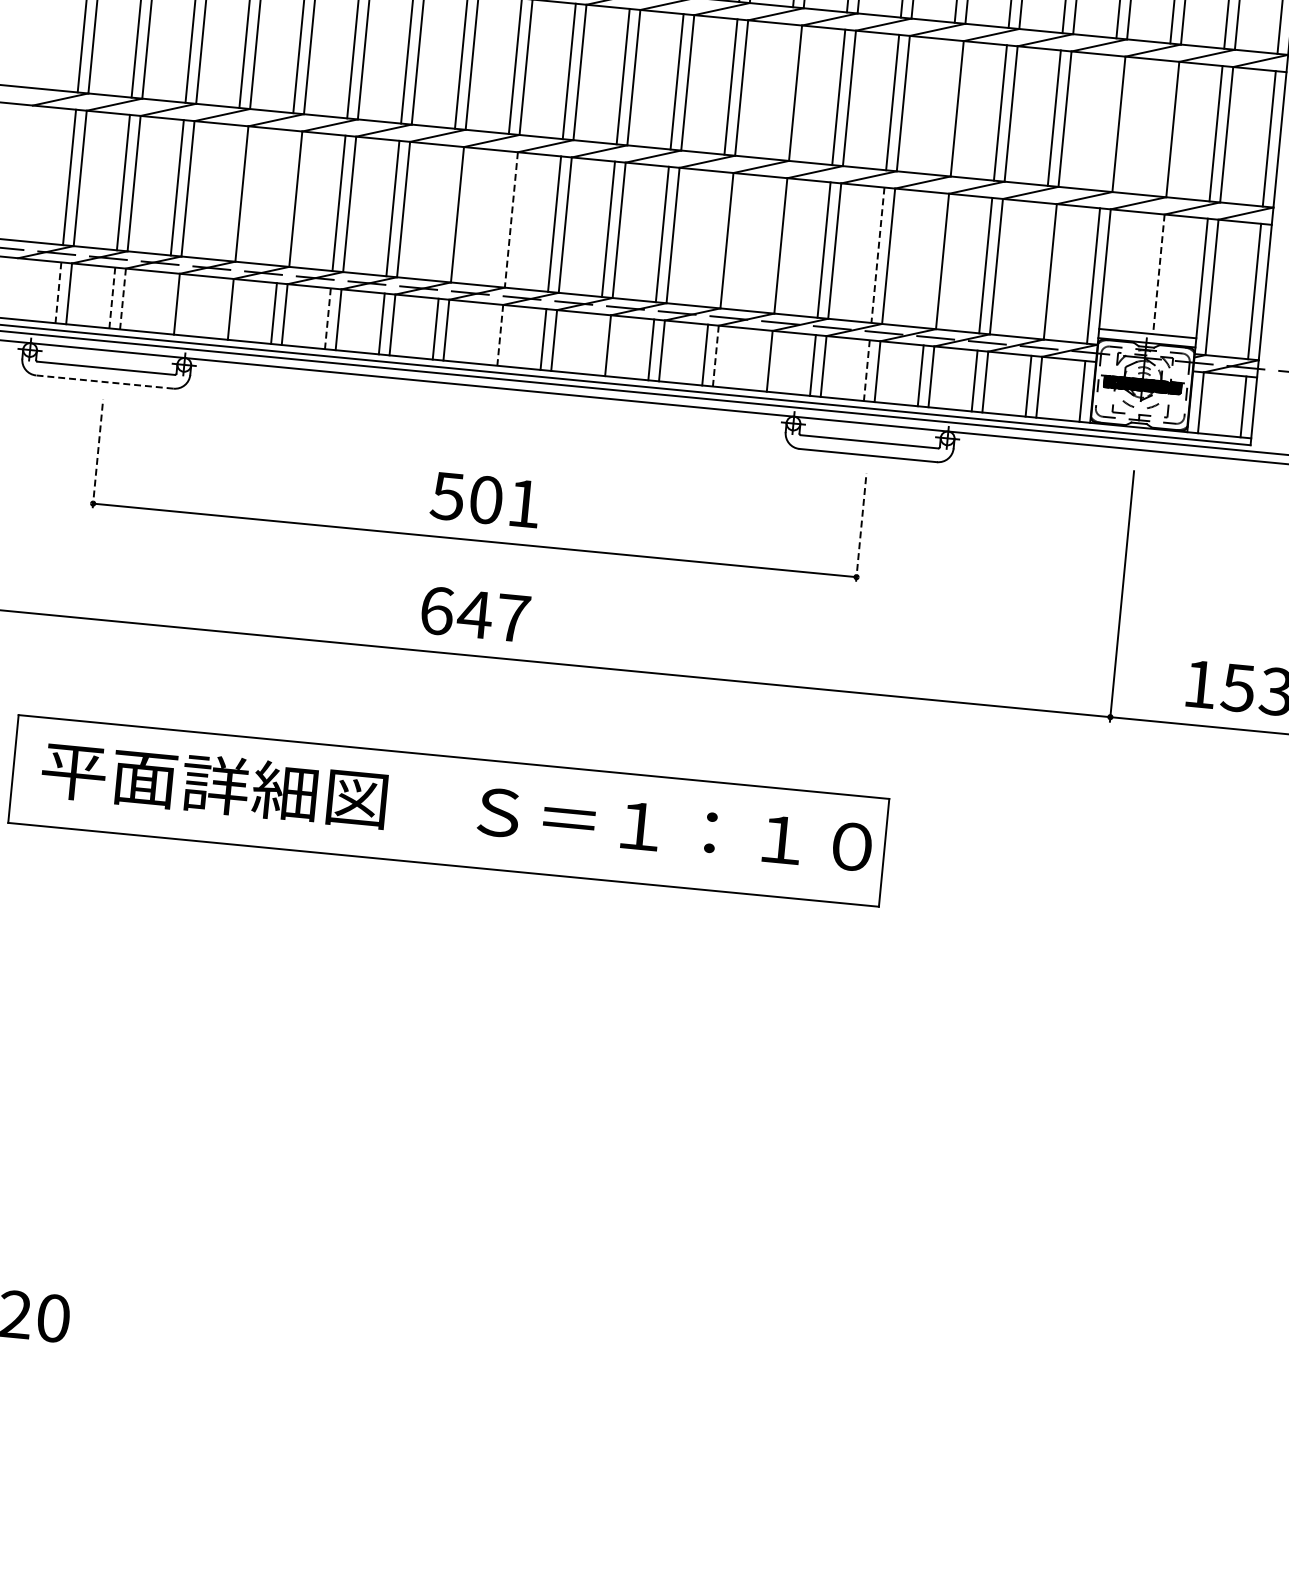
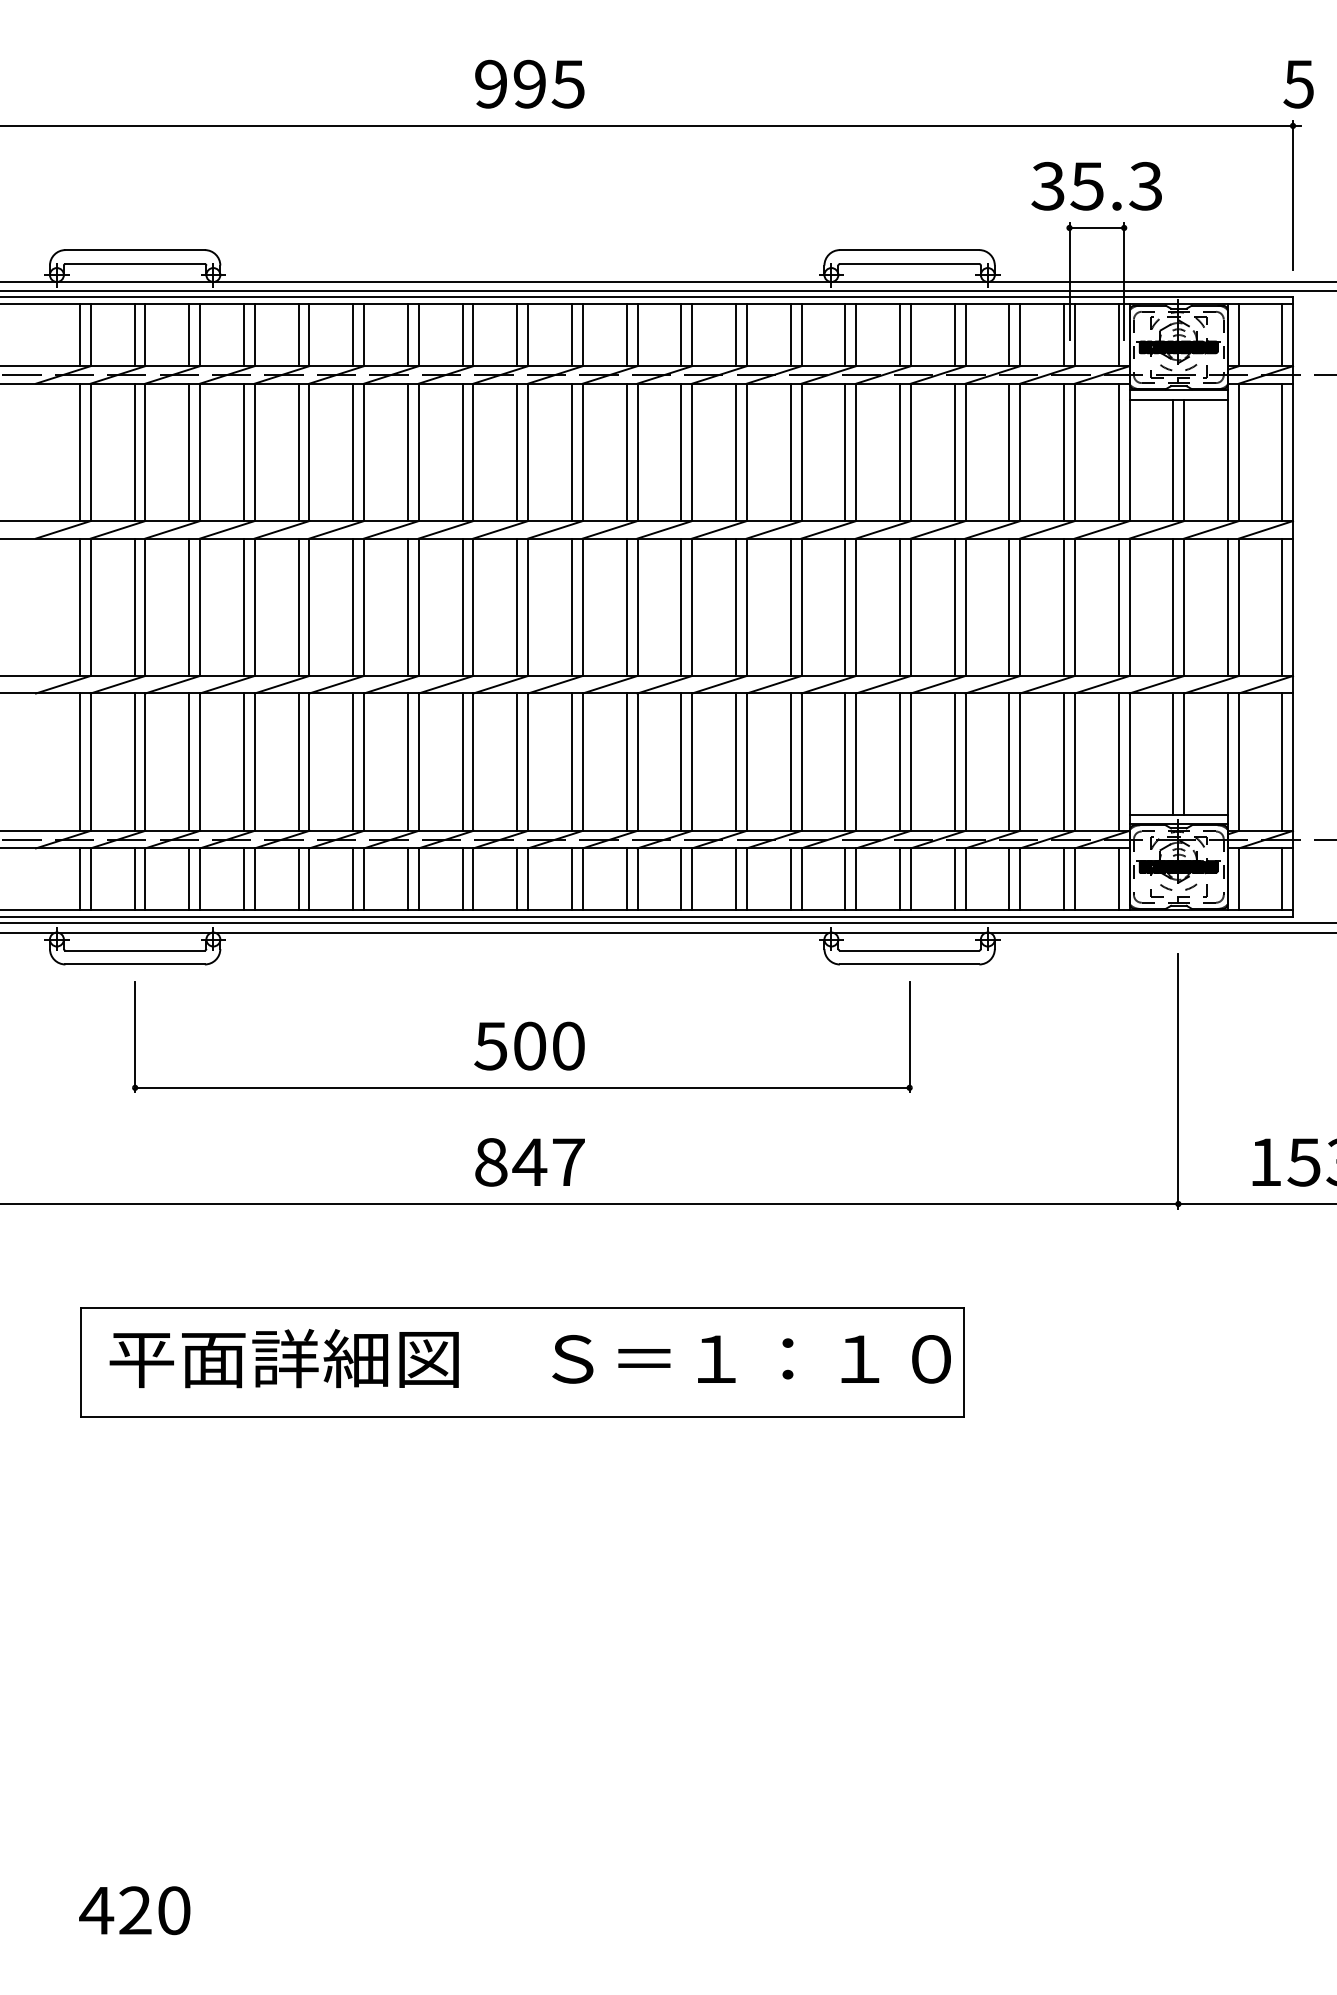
line: (784, 91) -> (790, 606), added
line: (946, 106) -> (954, 606), added
line: (1108, 122) -> (1118, 606), added
line: (1162, 127) -> (1173, 606), added
line: (230, 192) -> (243, 761), added
line: (285, 197) -> (298, 761), added
line: (446, 213) -> (462, 761), added
line: (500, 218) -> (517, 761), added
line: (511, 220) -> (528, 762), dashed -> solid
line: (716, 239) -> (736, 761), added
line: (770, 244) -> (790, 761), added
line: (878, 255) -> (900, 762), dashed -> solid
line: (931, 259) -> (954, 761), added
line: (1040, 270) -> (1064, 761), added
line: (1148, 272) -> (1173, 753), added
line: (1159, 274) -> (1184, 754), dashed -> solid
line: (58, 293) -> (79, 879), dashed -> solid
line: (112, 298) -> (134, 879), dashed -> solid
line: (123, 299) -> (145, 879), dashed -> solid
line: (166, 303) -> (189, 879), added
line: (219, 308) -> (243, 879), added
line: (328, 319) -> (353, 879), dashed -> solid
line: (489, 334) -> (517, 879), added
line: (500, 335) -> (528, 879), dashed -> solid
line: (597, 344) -> (626, 879), added
line: (715, 356) -> (746, 879), dashed -> solid
line: (758, 360) -> (790, 879), added
line: (867, 370) -> (900, 879), dashed -> solid
line: (105, 382) -> (135, 964), dashed -> solid
line: (98, 453) -> (135, 1036), dashed -> solid
text: (524, 503) -> (568, 1045), 501 -> 500
line: (861, 526) -> (909, 1036), dashed -> solid
text: (437, 611) -> (491, 1162), 647 -> 847

